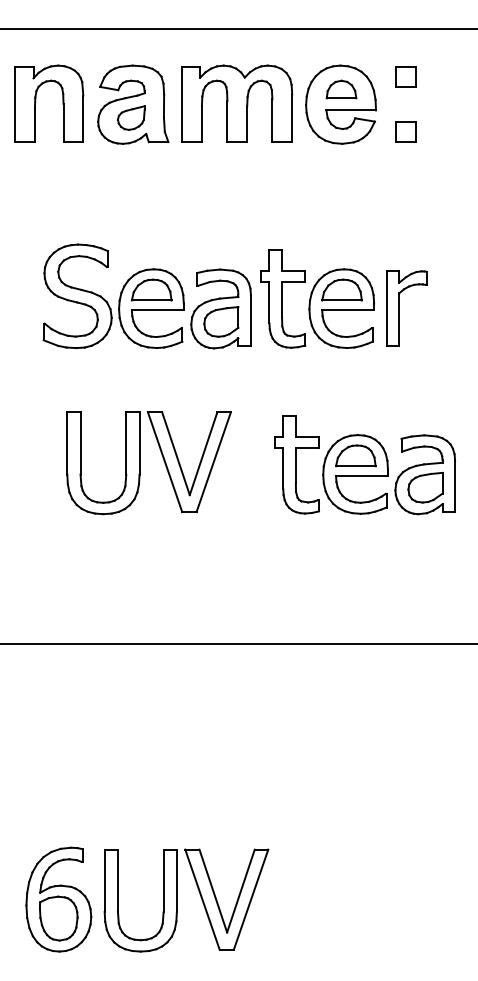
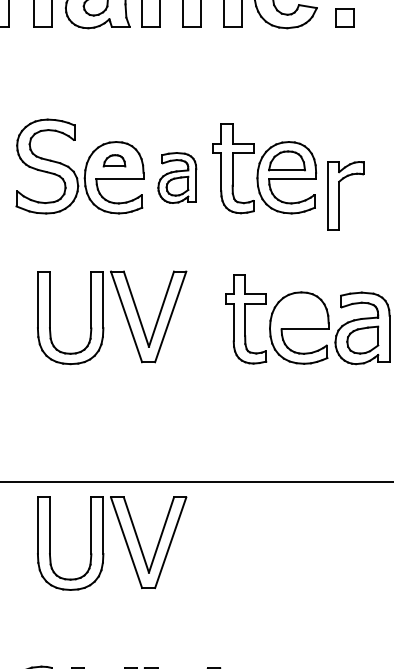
part: (151, 289) -> (114, 160), size x0.6
part: (220, 308) -> (176, 177), size x0.7
part: (399, 308) -> (339, 195), moved
part: (355, 455) -> (299, 310), removed
part: (140, 712) -> (104, 544), added

